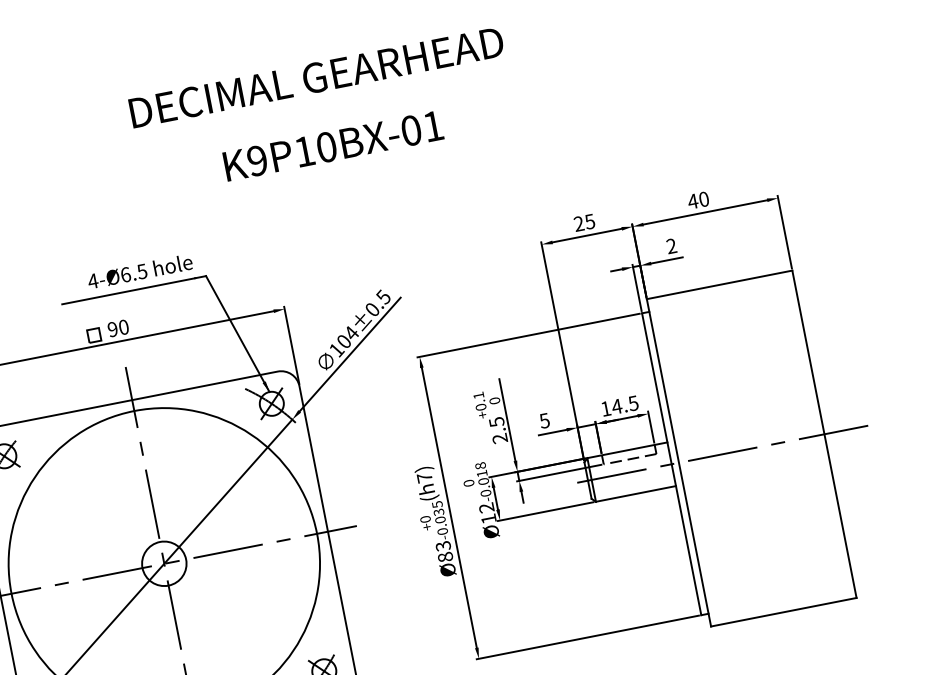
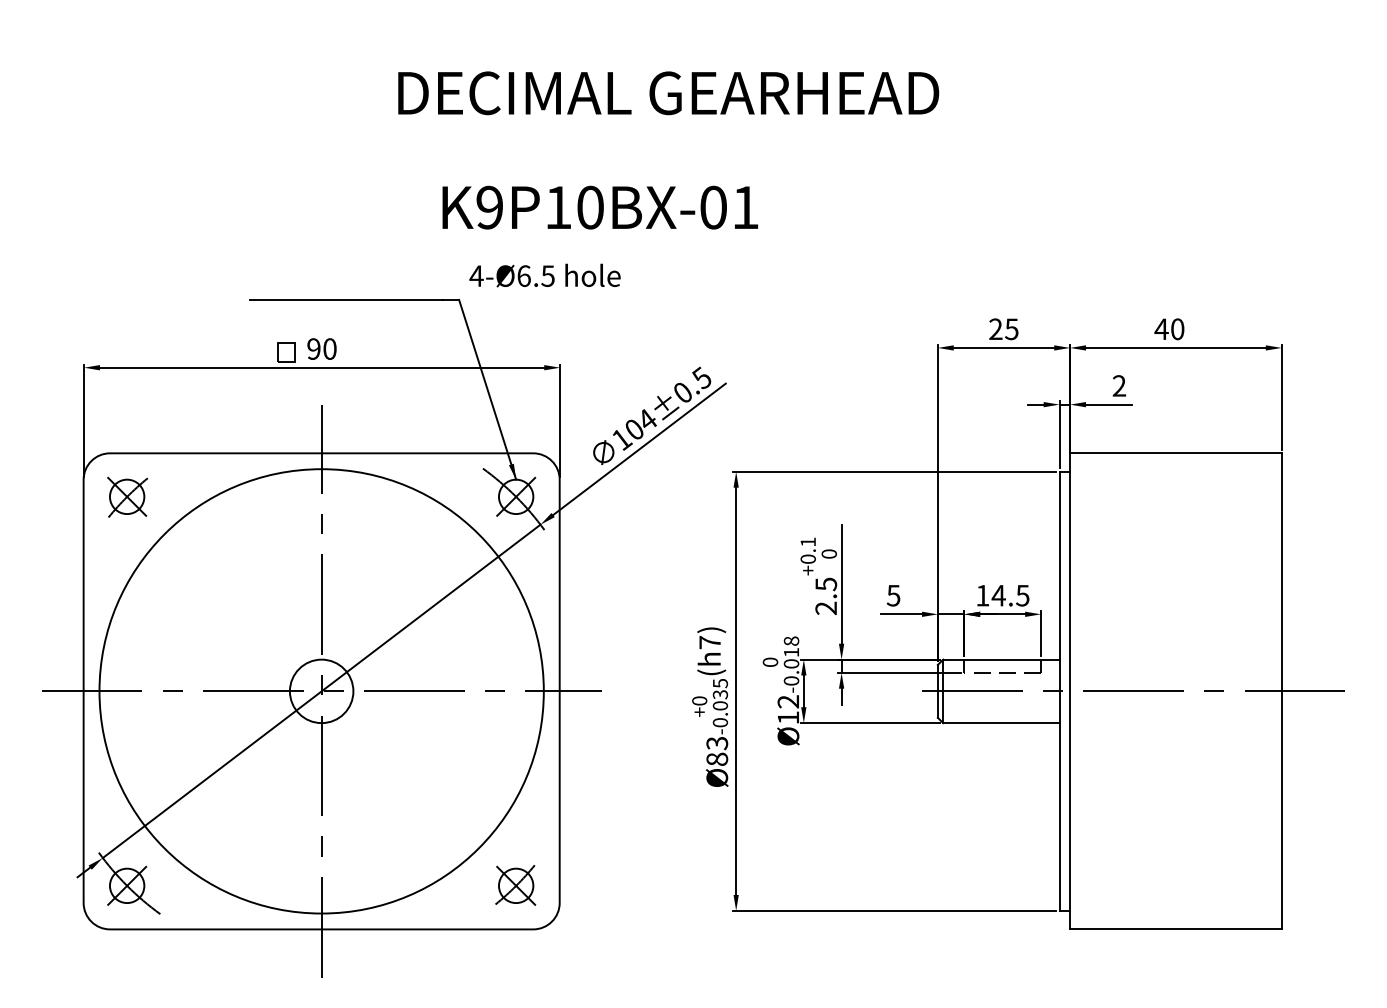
text: (316, 77) -> (668, 93), moved
text: (332, 145) -> (599, 207), moved
text: (139, 271) -> (544, 275), moved

